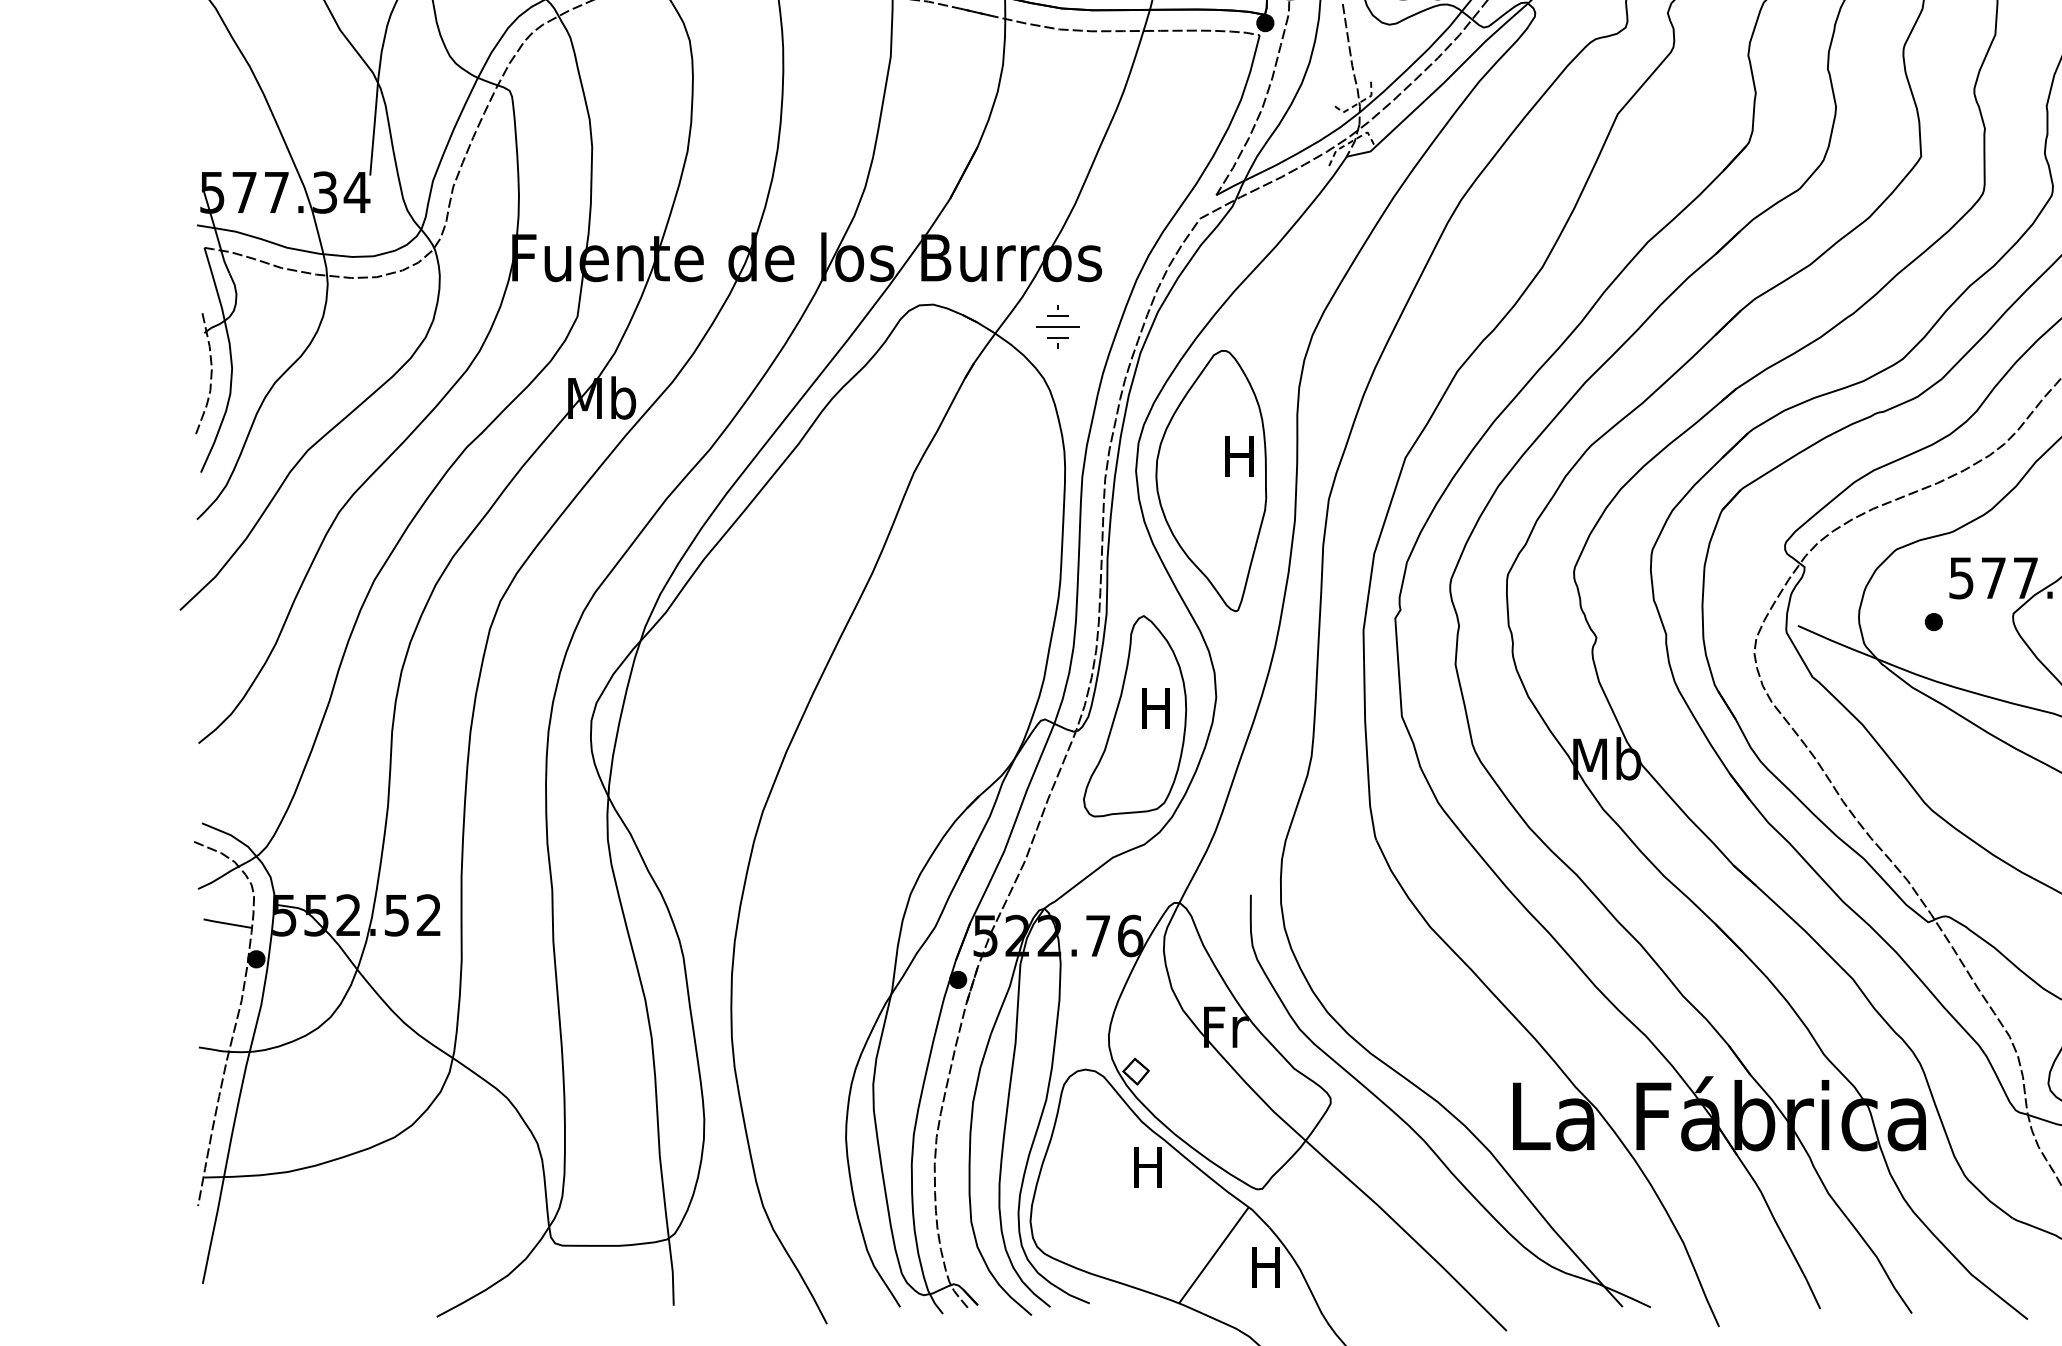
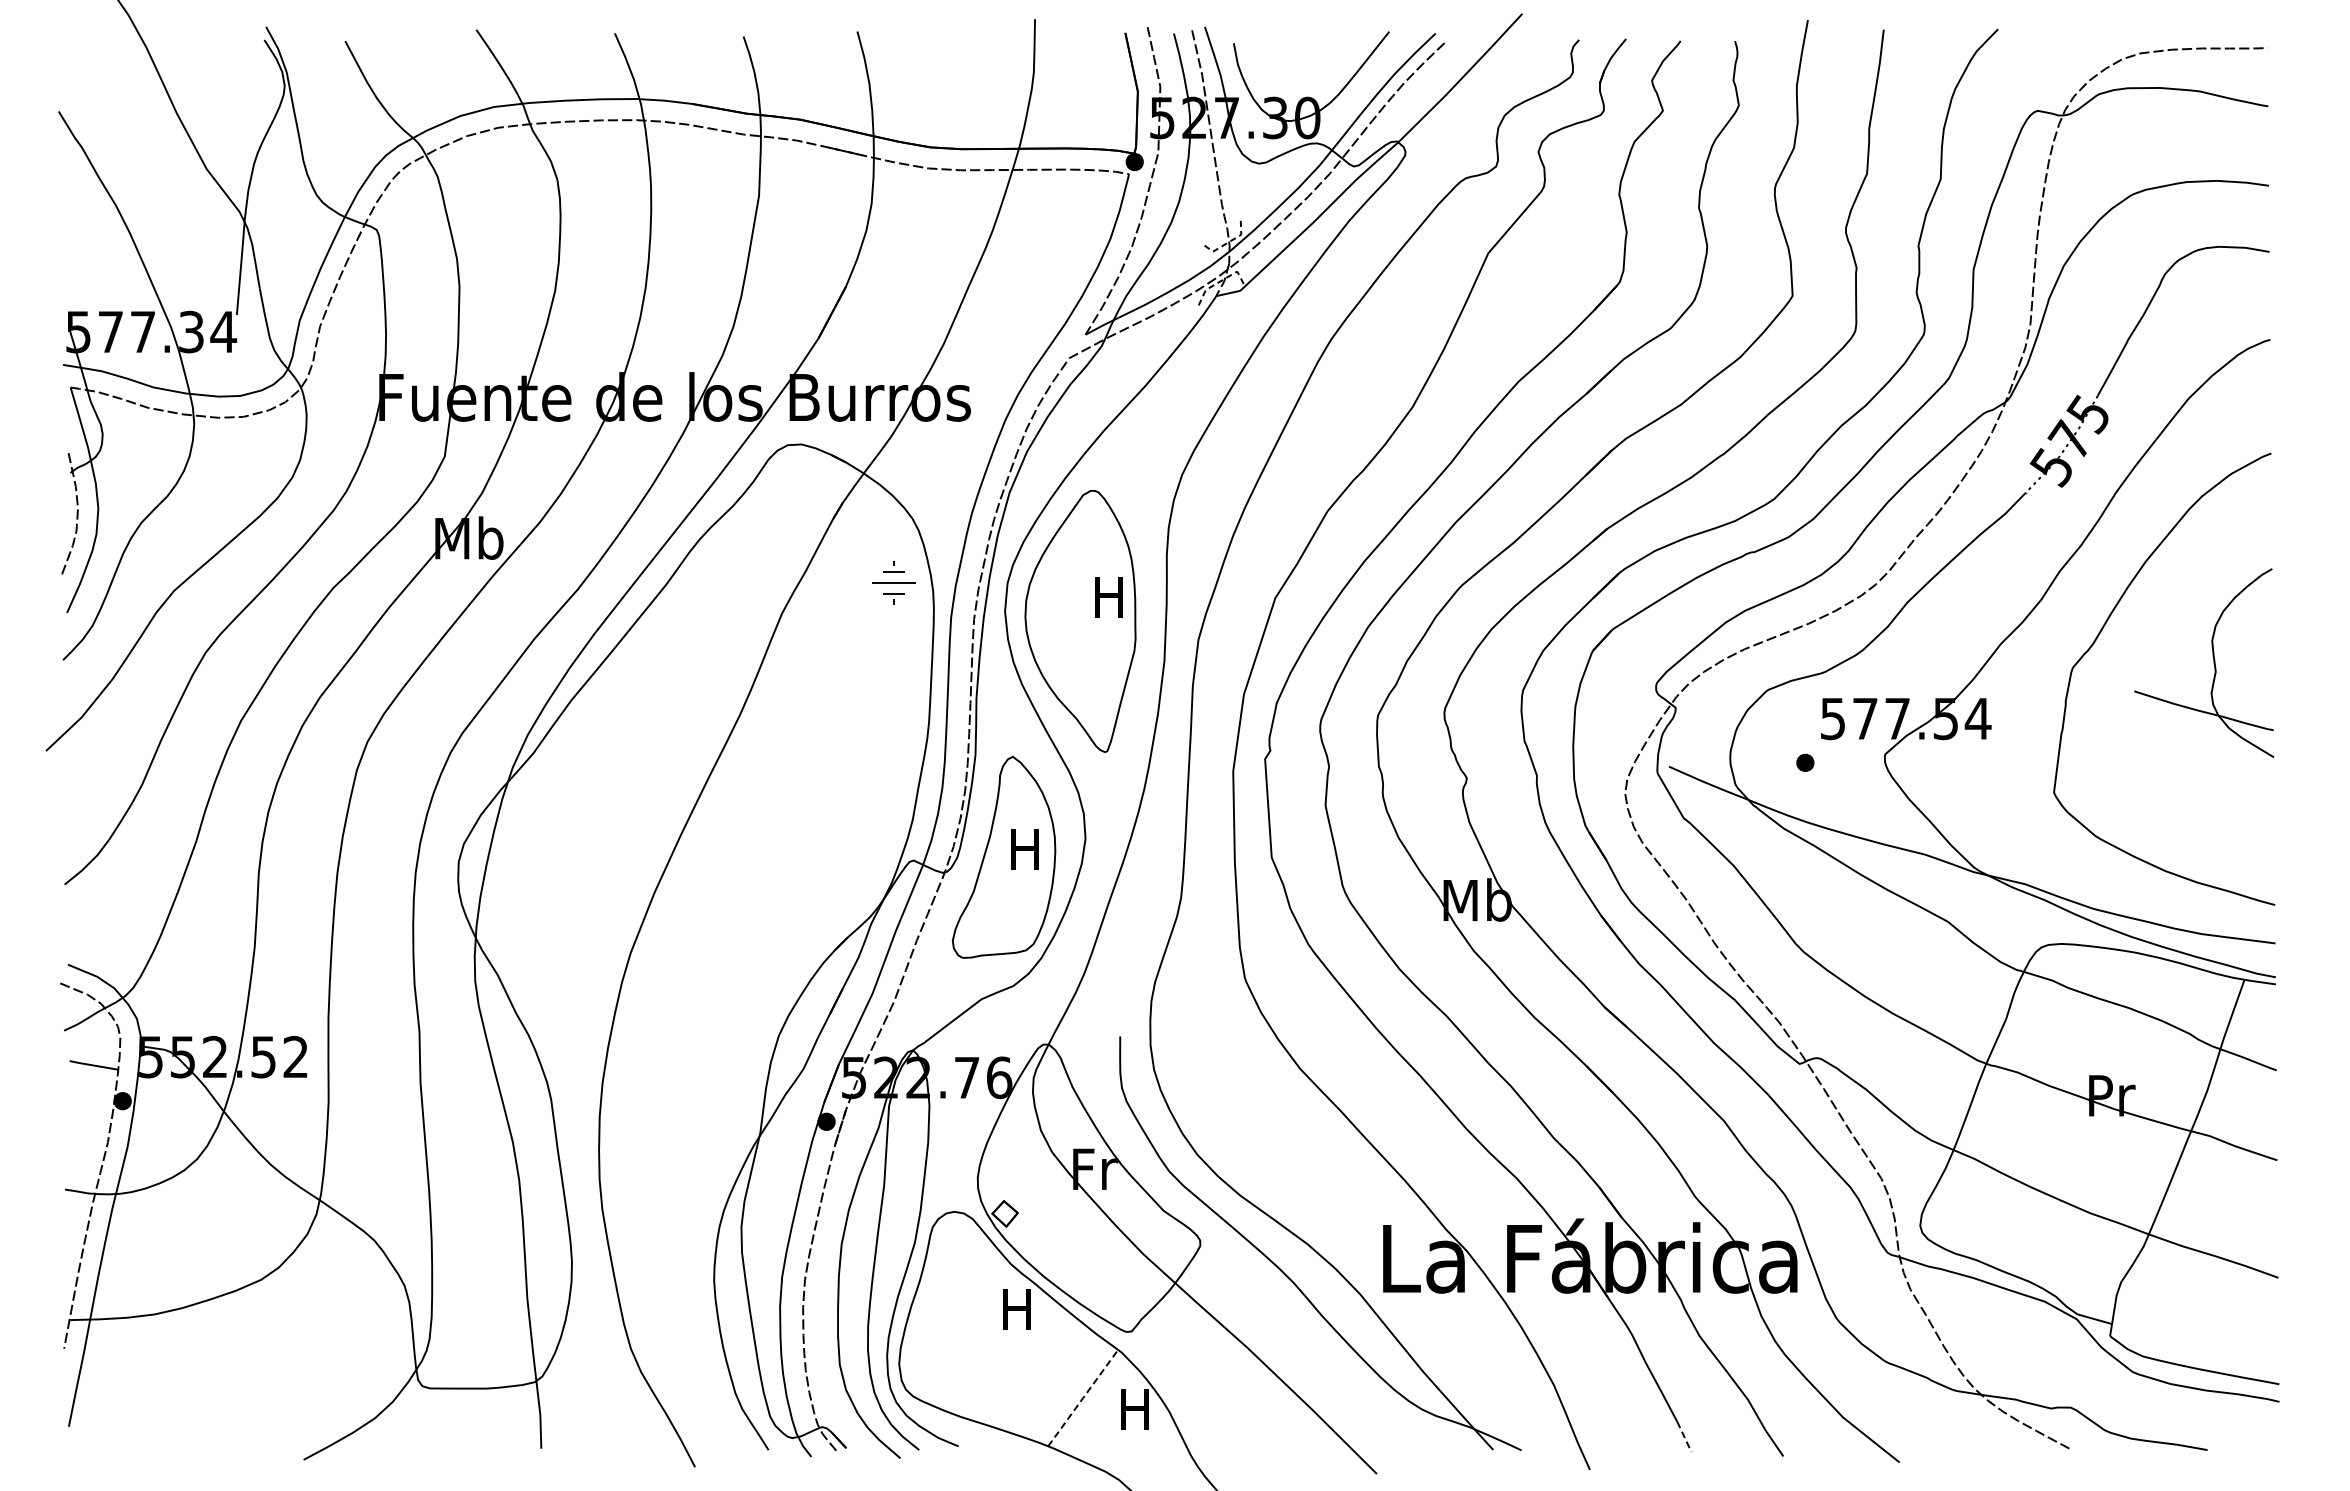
part: (1057, 326) -> (893, 582), moved
line: (1214, 1255) -> (1083, 1398), solid -> dashed
line: (1813, 1293) -> (1684, 1436), solid -> dashed

